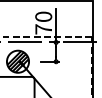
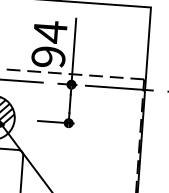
text: (43, 22) -> (49, 43), 70 -> 94

